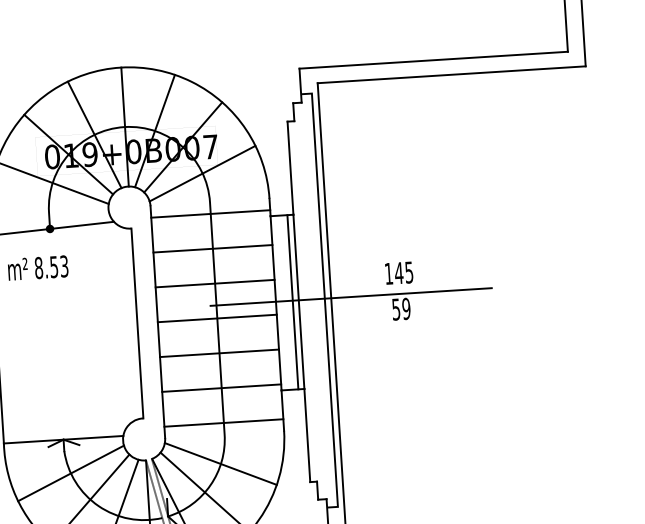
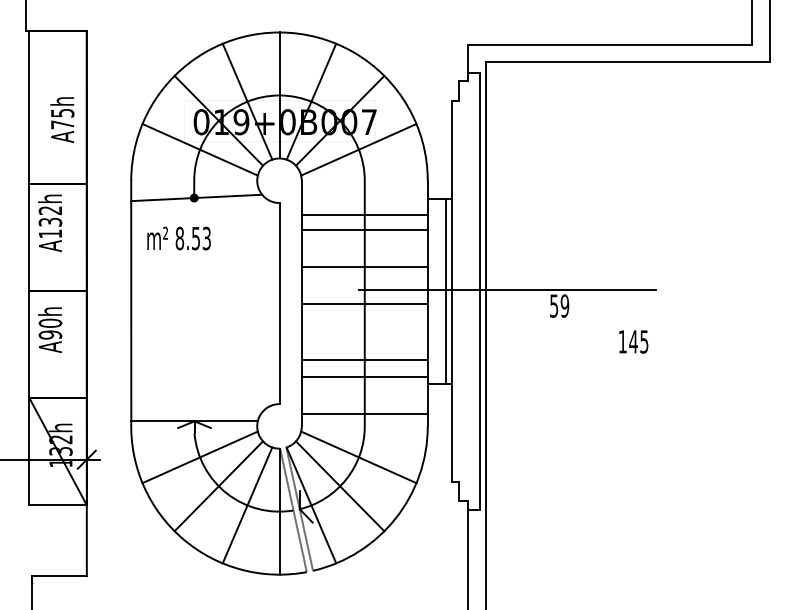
line: (210, 213) -> (364, 214), moved
text: (399, 272) -> (633, 341), moved
line: (219, 353) -> (364, 360), moved

